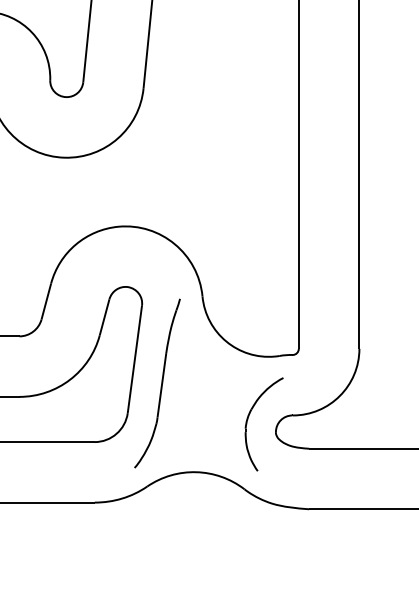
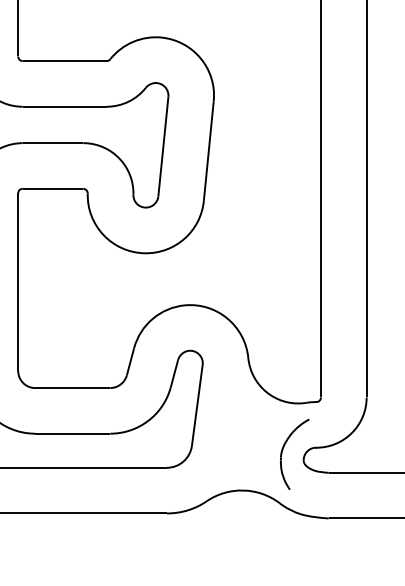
part: (157, 383) -> (214, 423), removed

